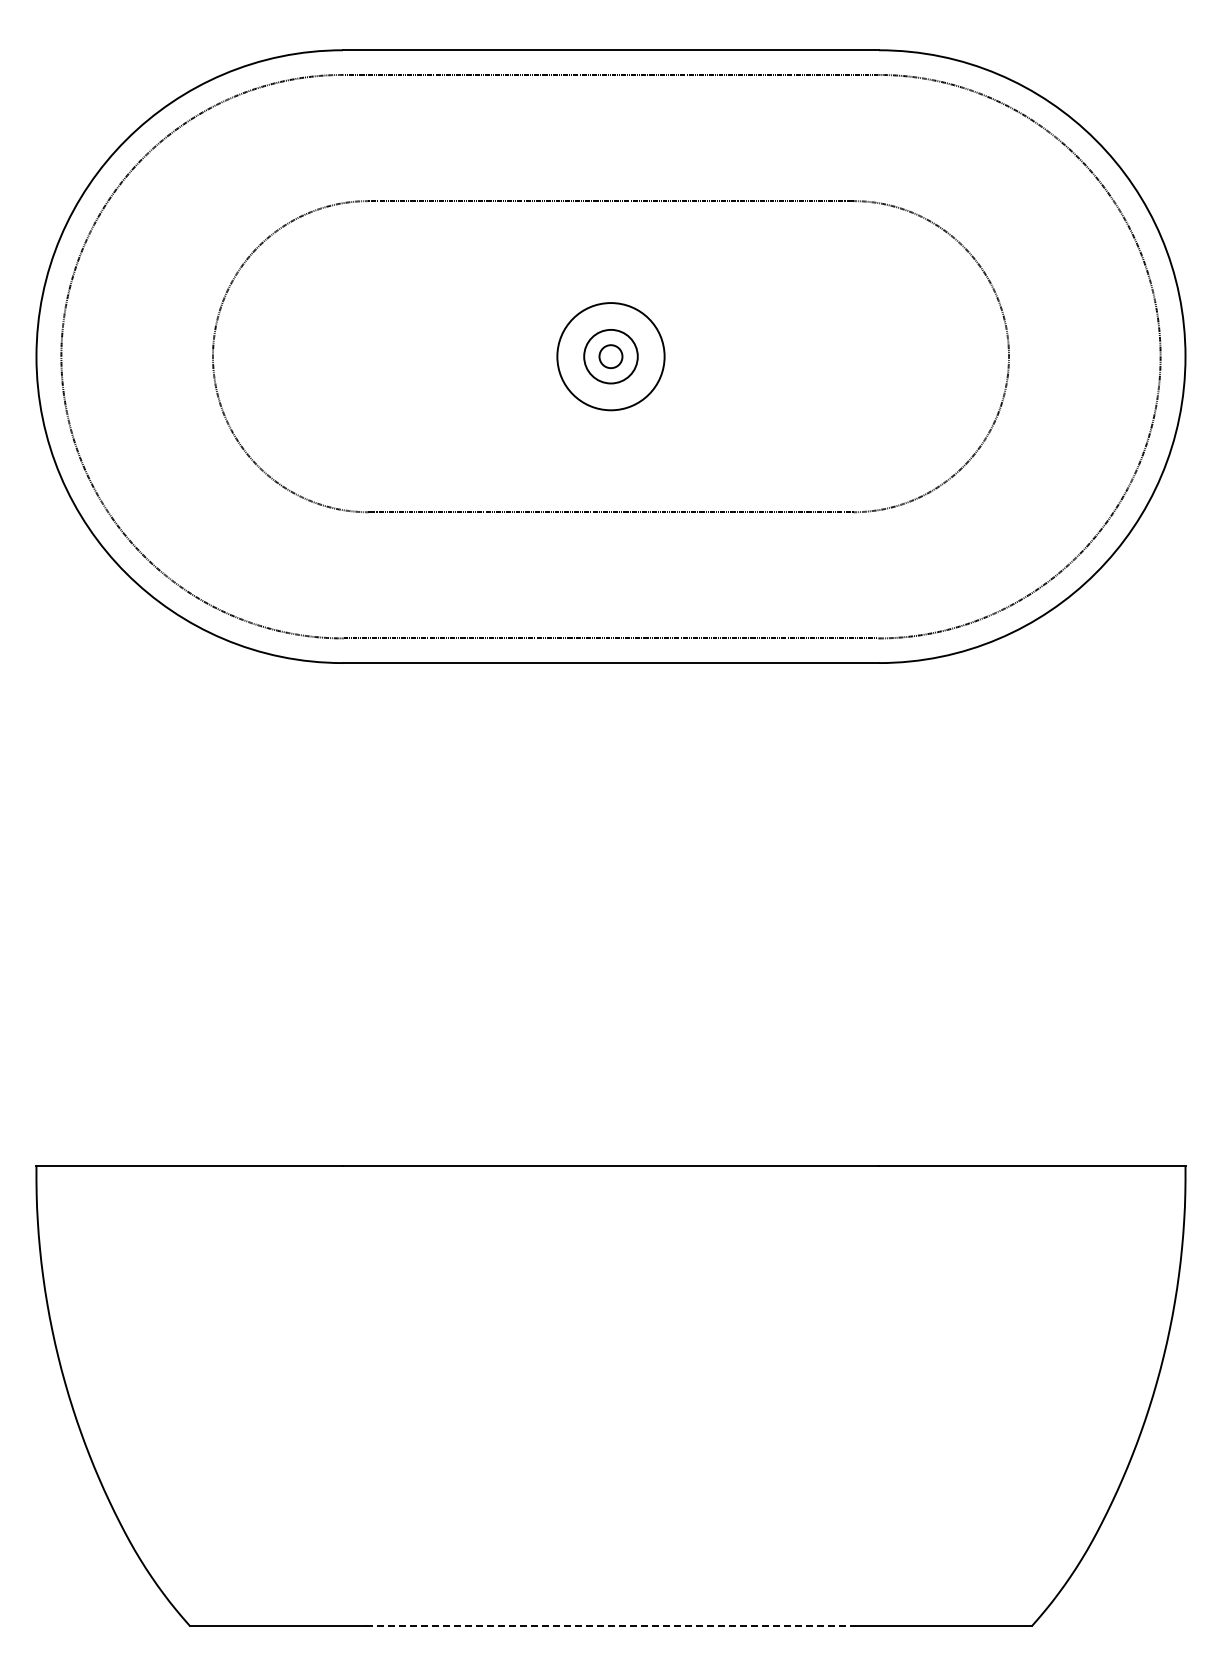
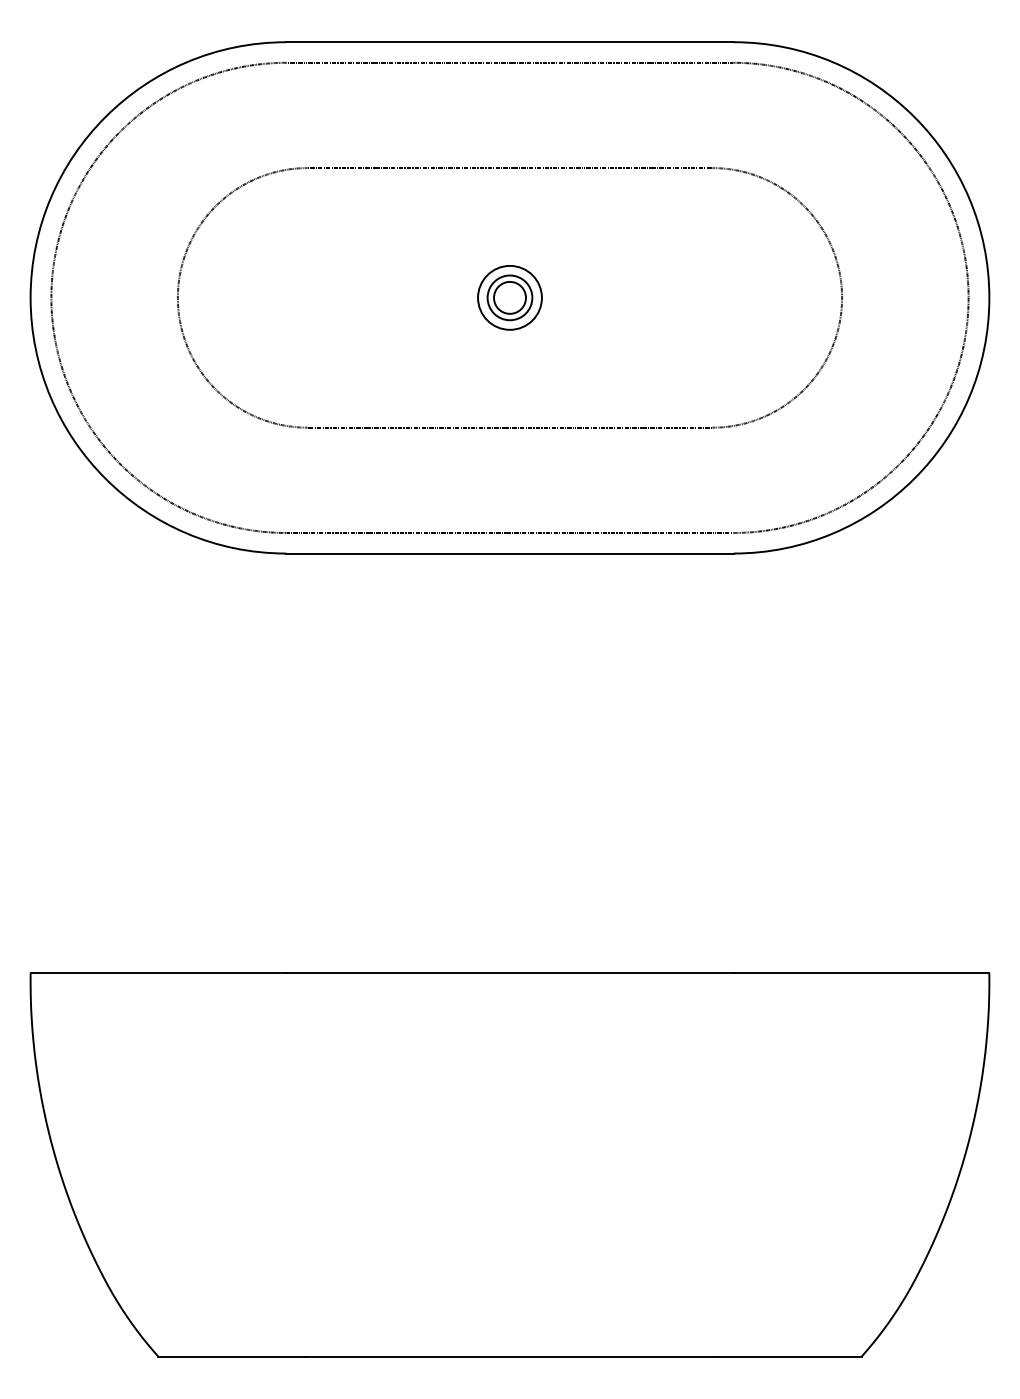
circle: (610, 356) -> (509, 297), size x0.71
circle: (610, 356) -> (509, 297), size x1.67
line: (611, 1625) -> (510, 1356), dashed -> solid

